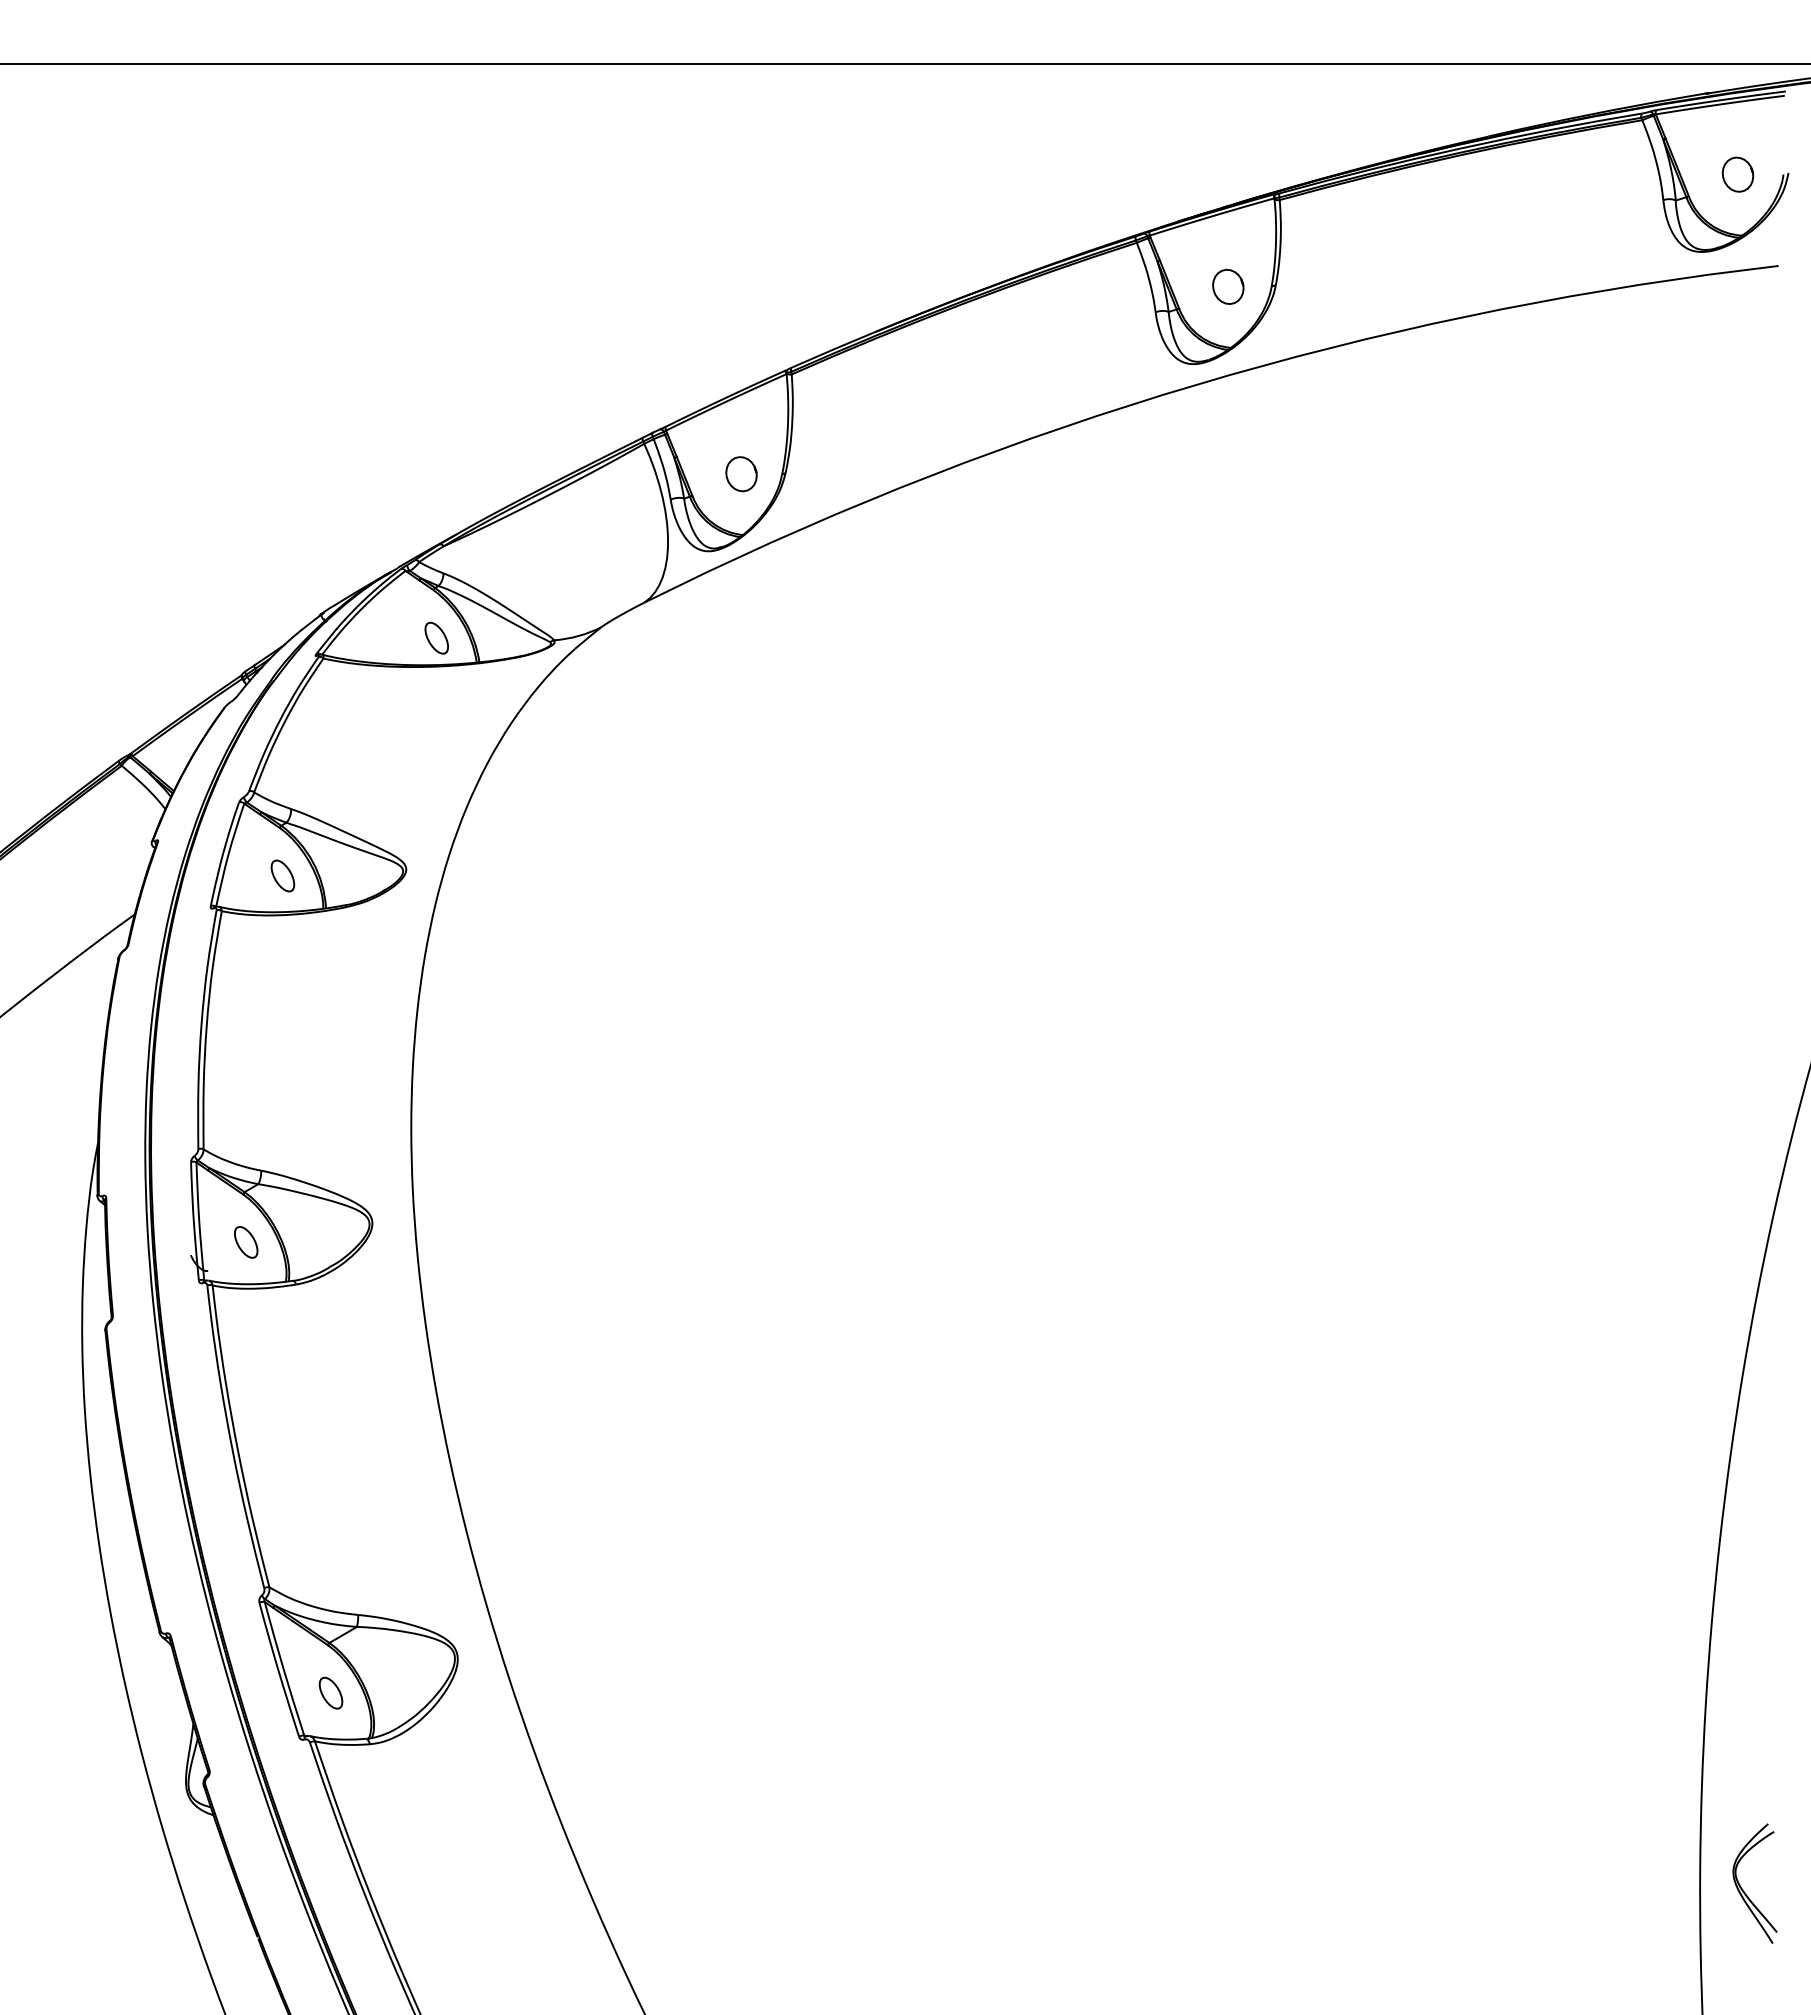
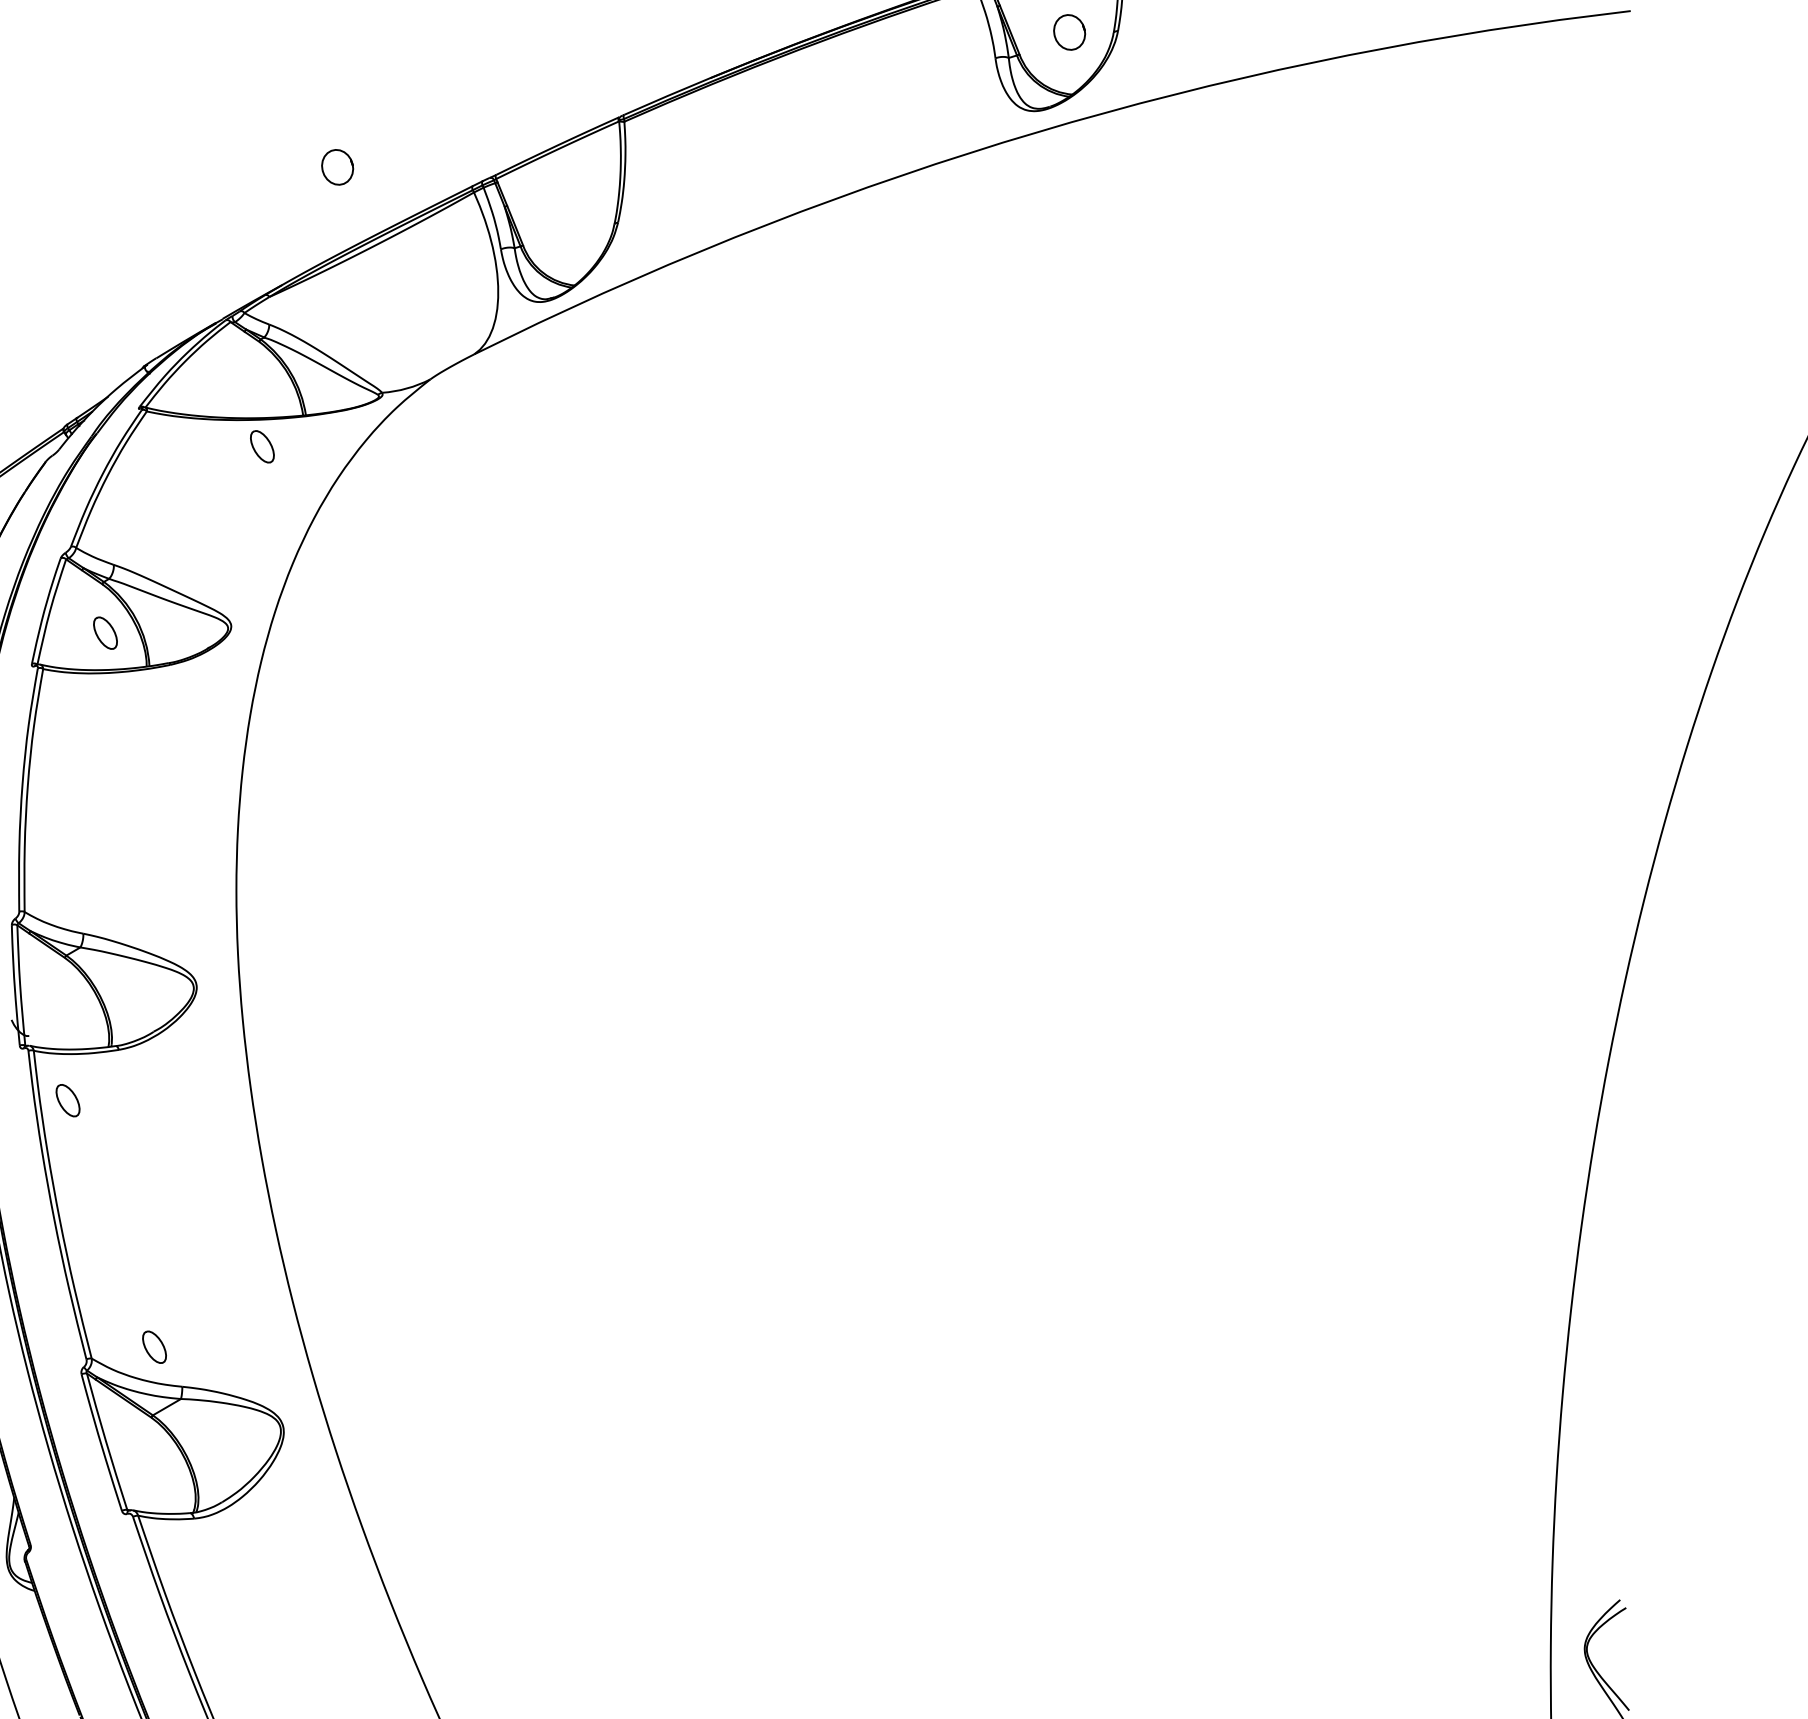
part: (741, 474) -> (337, 167), moved
part: (436, 637) -> (262, 446), moved
part: (246, 1242) -> (68, 1100), moved
part: (330, 1692) -> (154, 1346), moved

